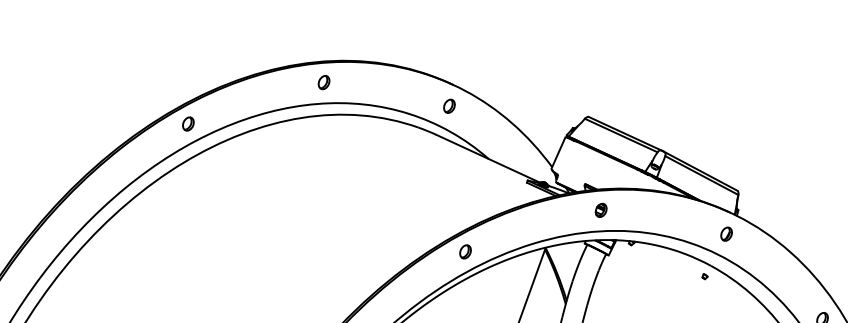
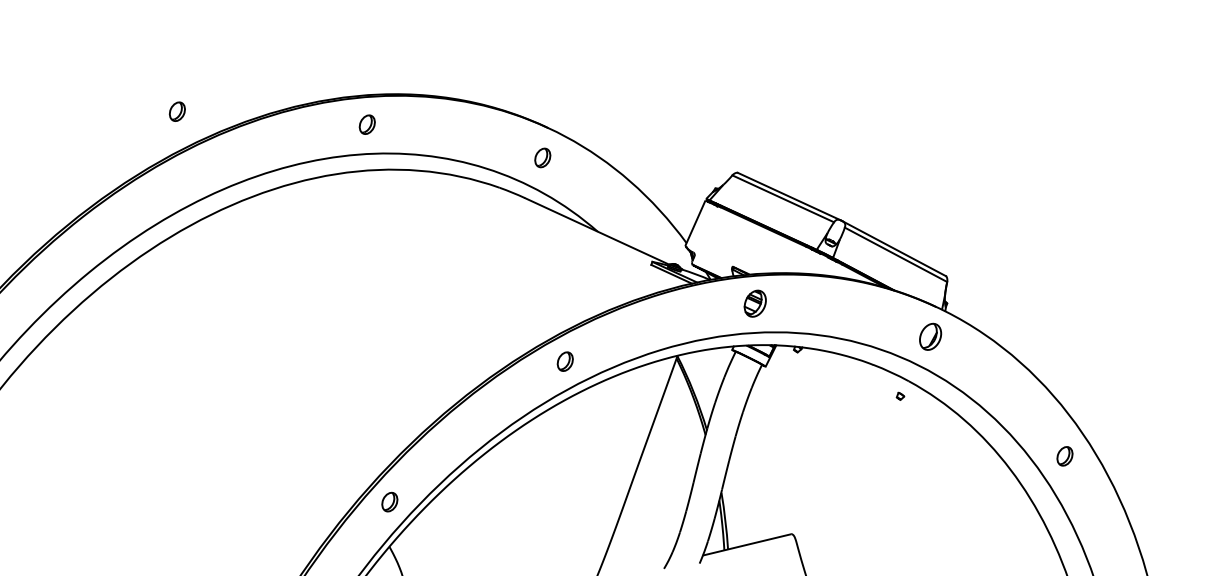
part: (187, 123) -> (176, 111), moved
part: (600, 210) -> (754, 303), size x1.4
part: (726, 233) -> (930, 336), size x1.4

